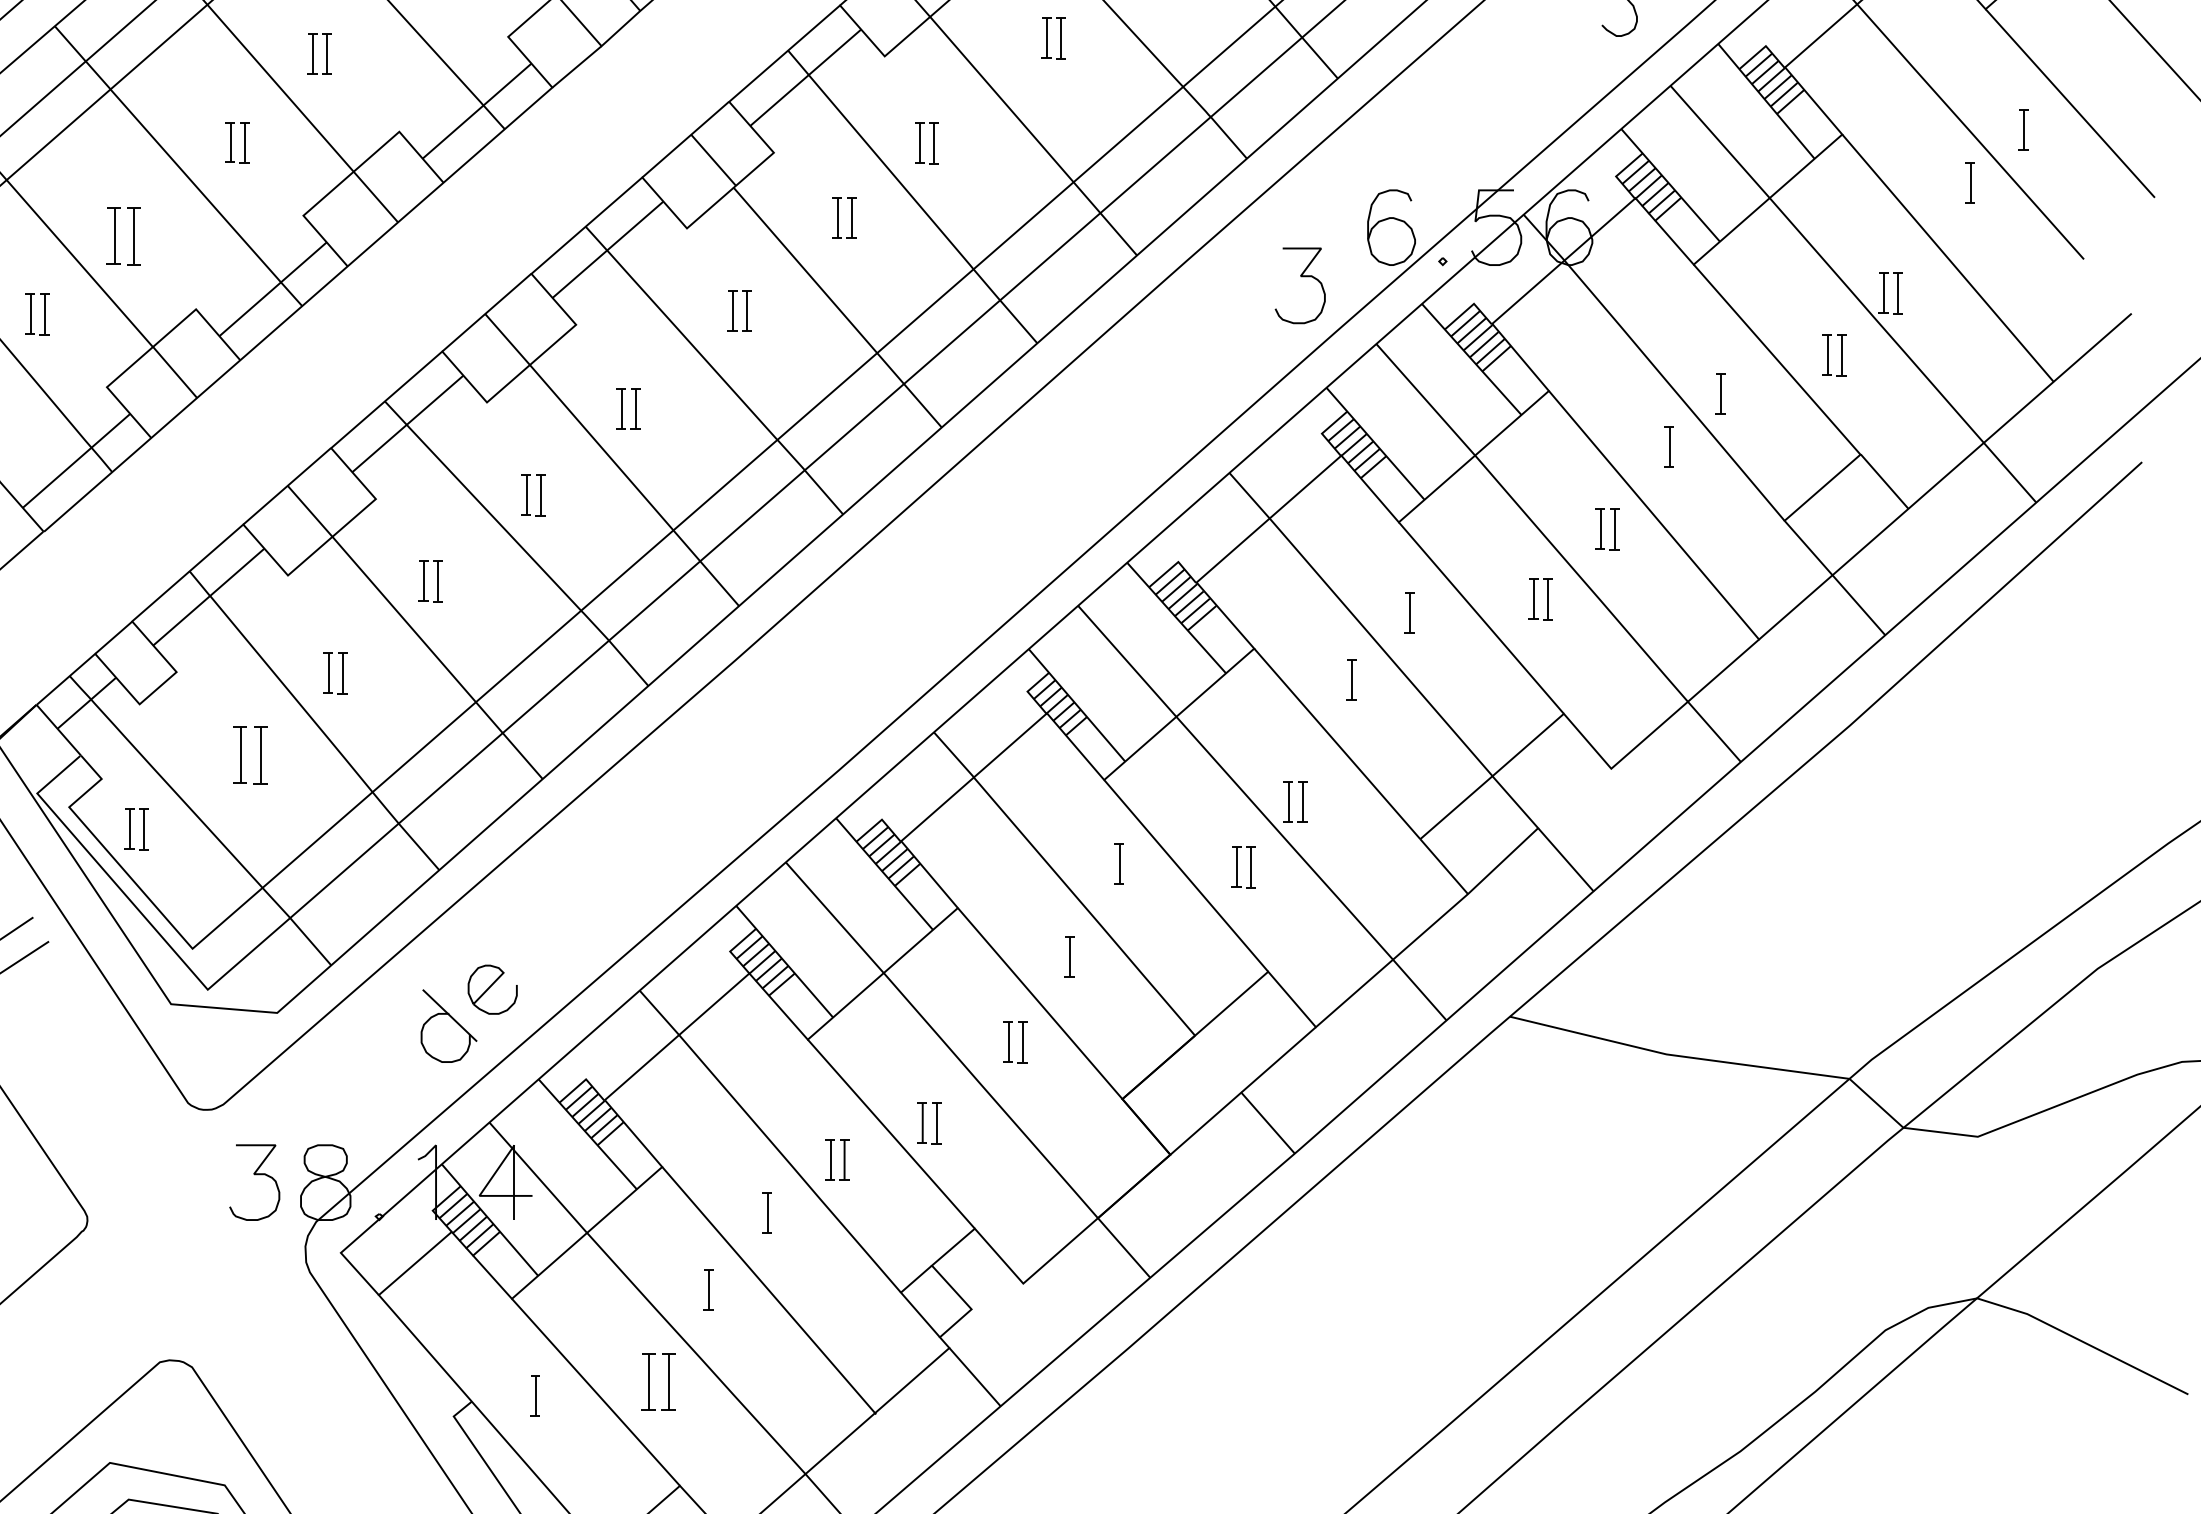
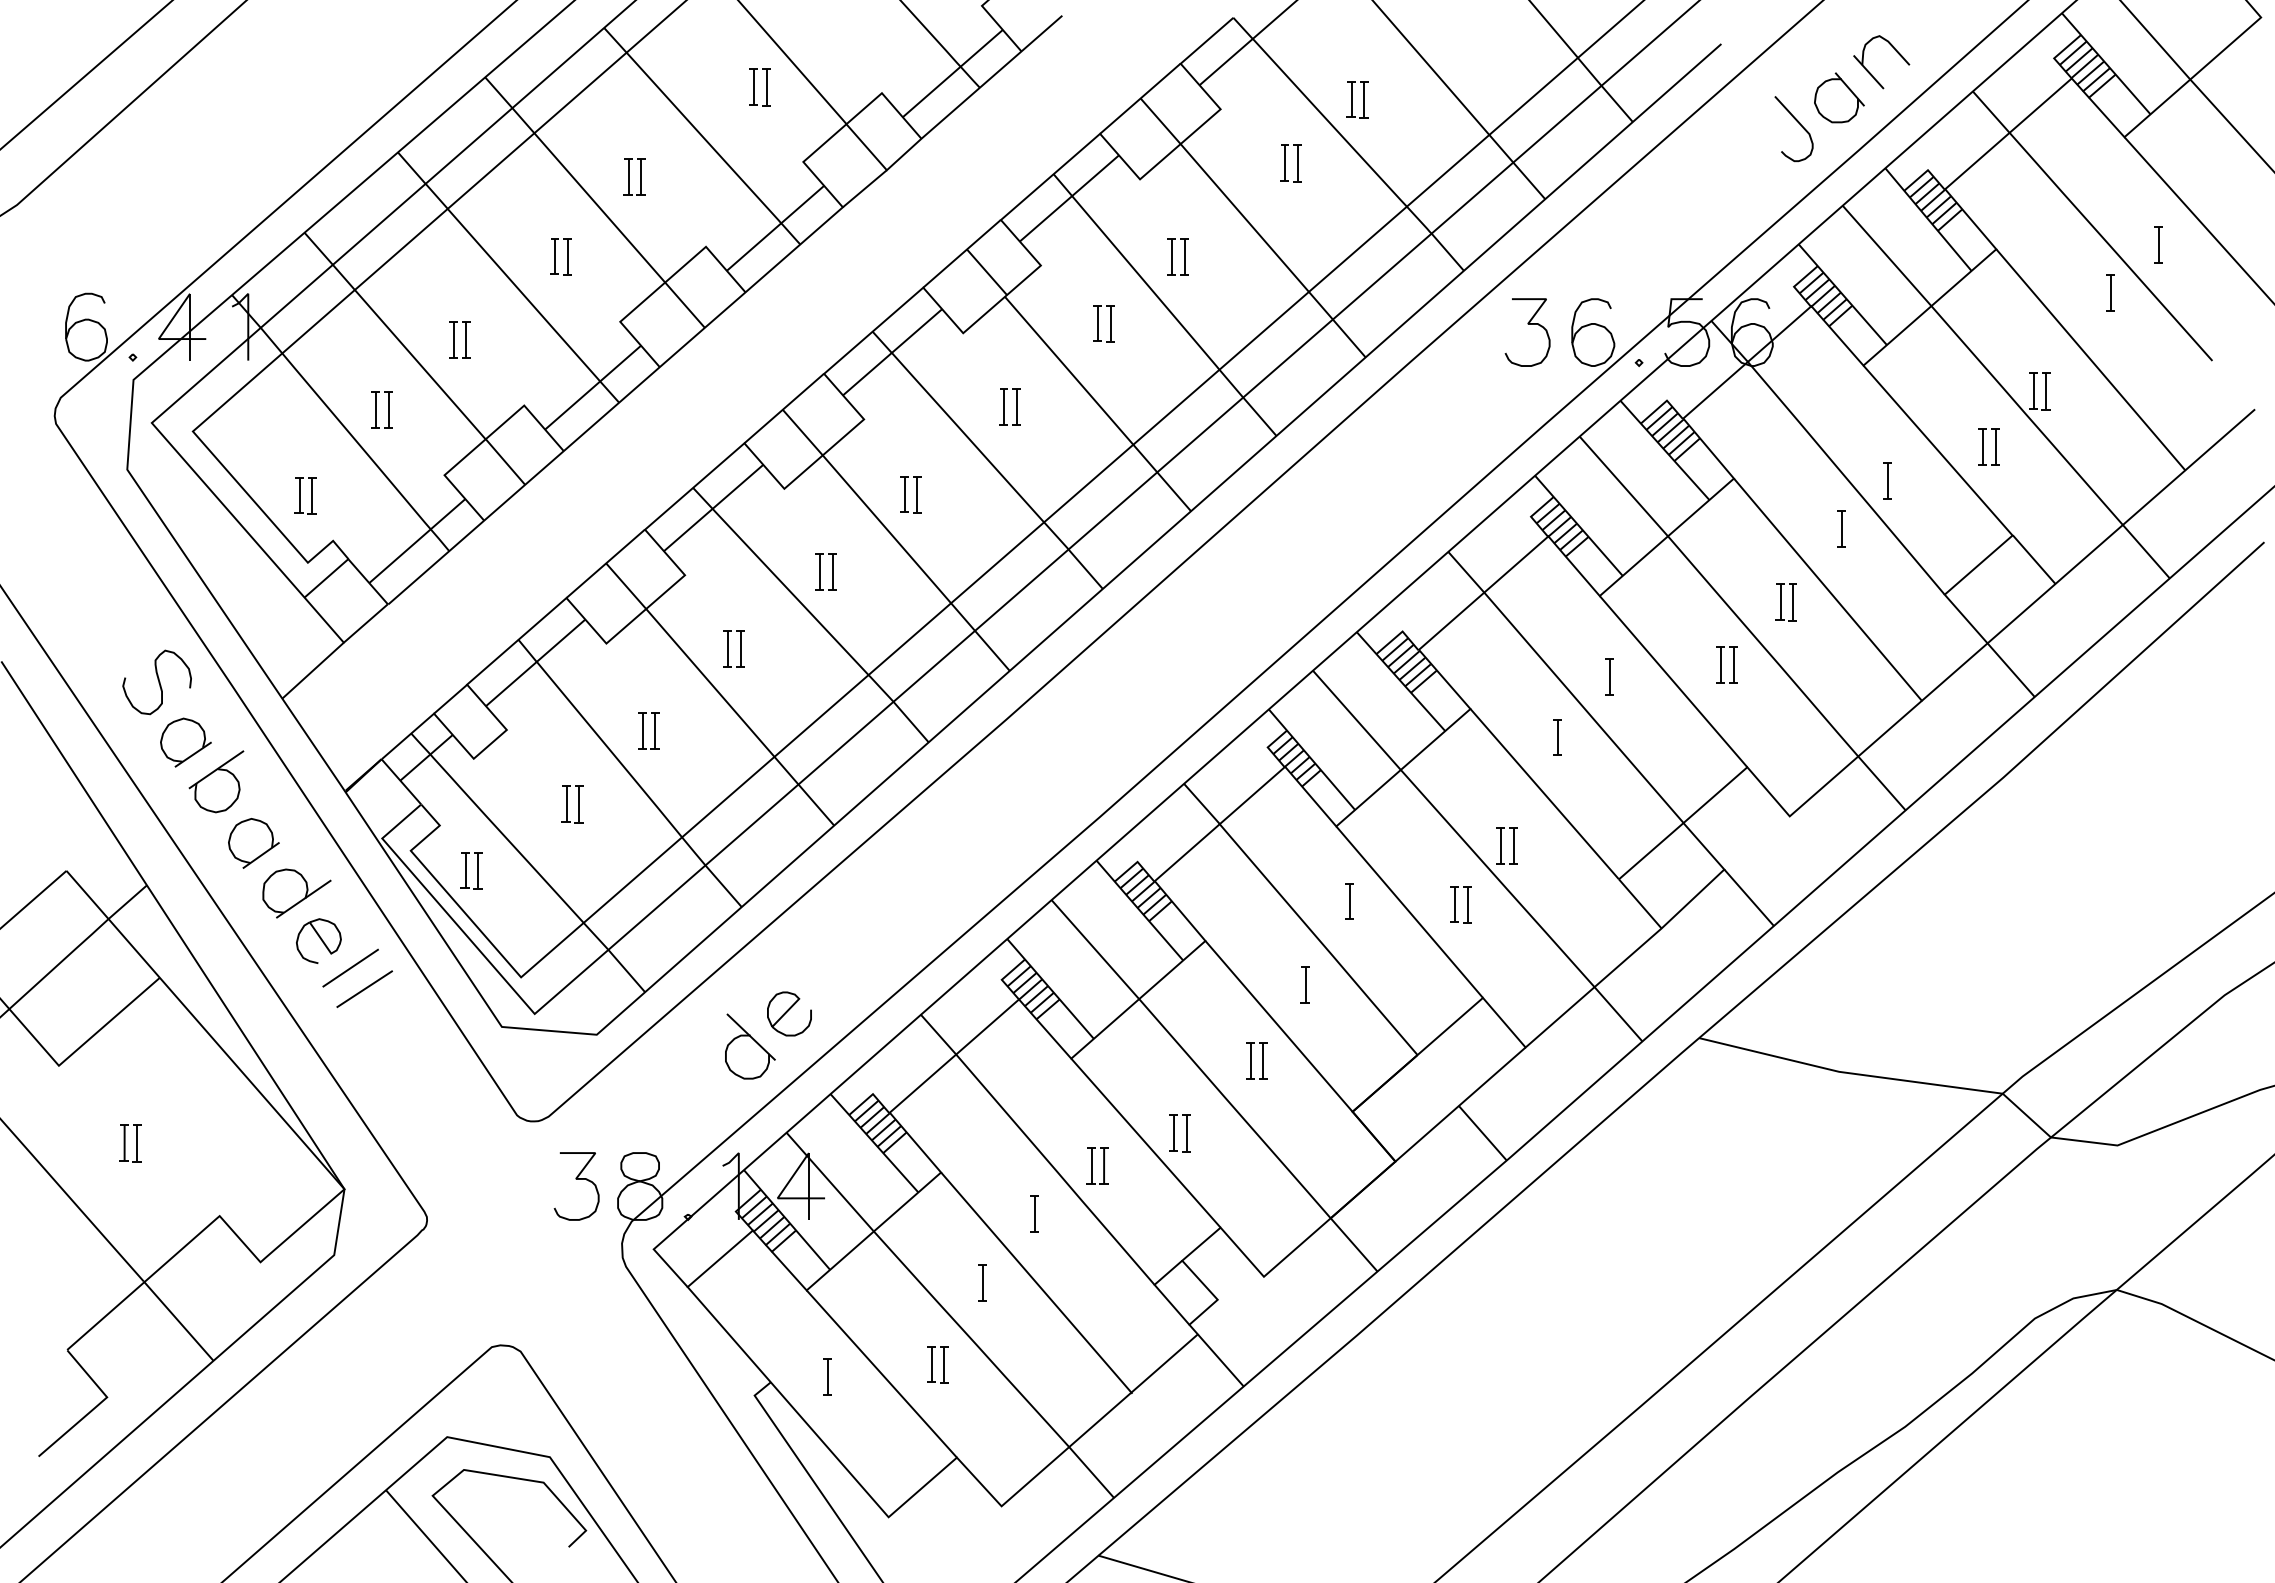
part: (123, 235) -> (459, 339), size x0.71
curve: (1300, 276) -> (1527, 324), moved
part: (250, 755) -> (572, 804), size x0.71
part: (658, 1381) -> (937, 1364), size x0.71

